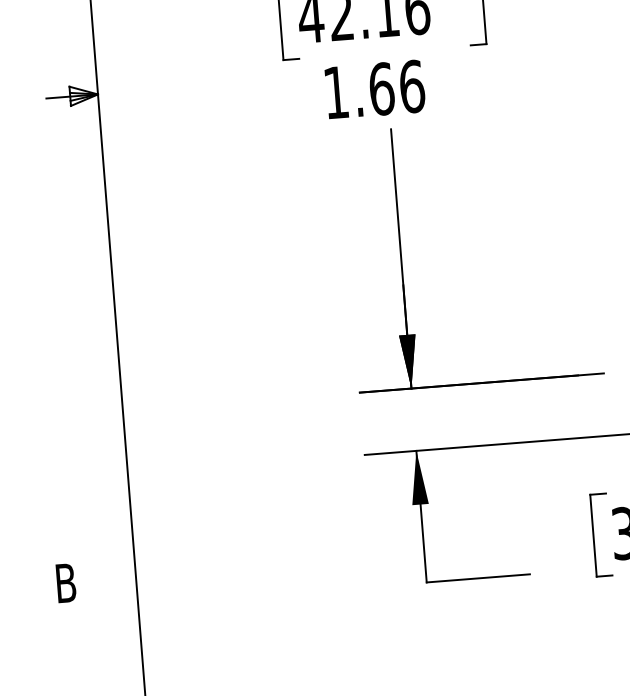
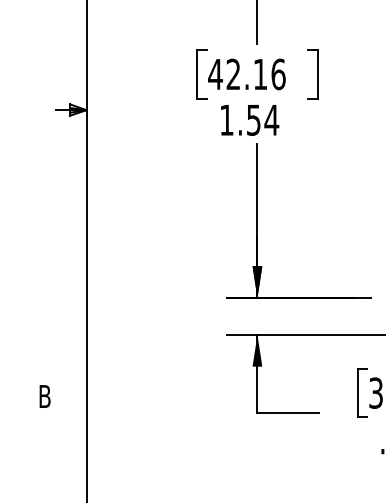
text: (397, 86) -> (263, 119), 1.66 -> 1.54

